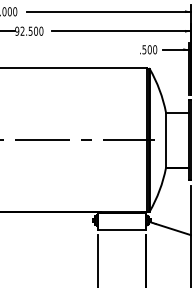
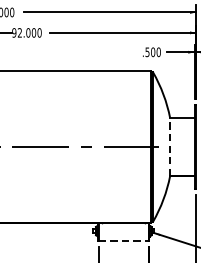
text: (30, 30) -> (28, 32), 92.500 -> 92.000
line: (166, 140) -> (170, 147), solid -> dashed
line: (121, 229) -> (123, 240), solid -> dashed

